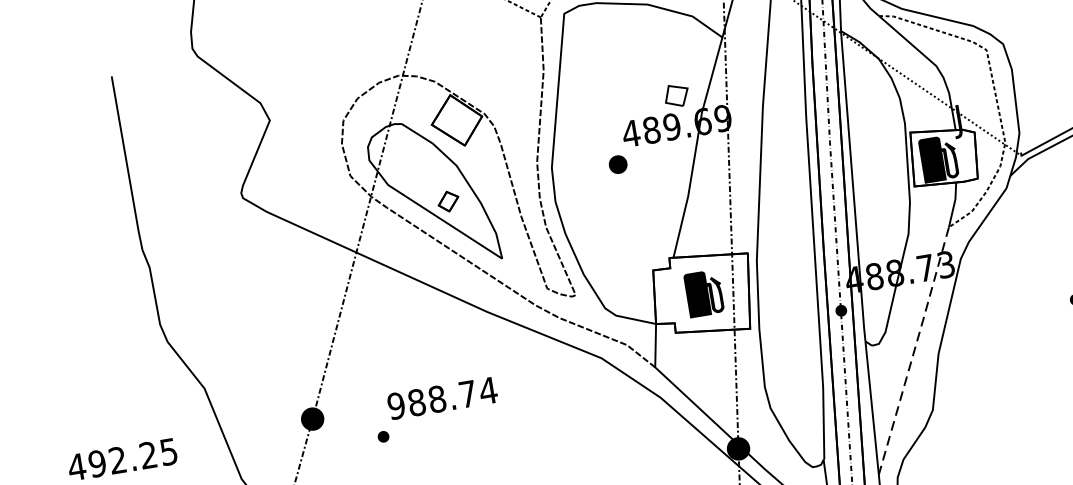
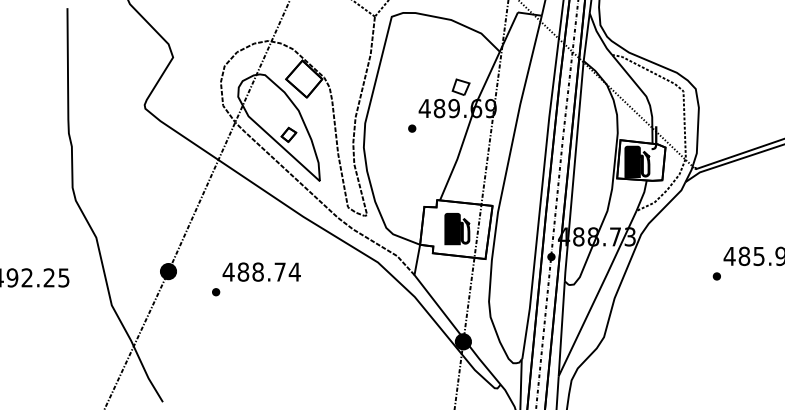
part: (618, 164) -> (412, 128), size x0.62
line: (915, 350) -> (598, 293), dashed -> solid
text: (395, 405) -> (228, 271), 988.74 -> 488.74

